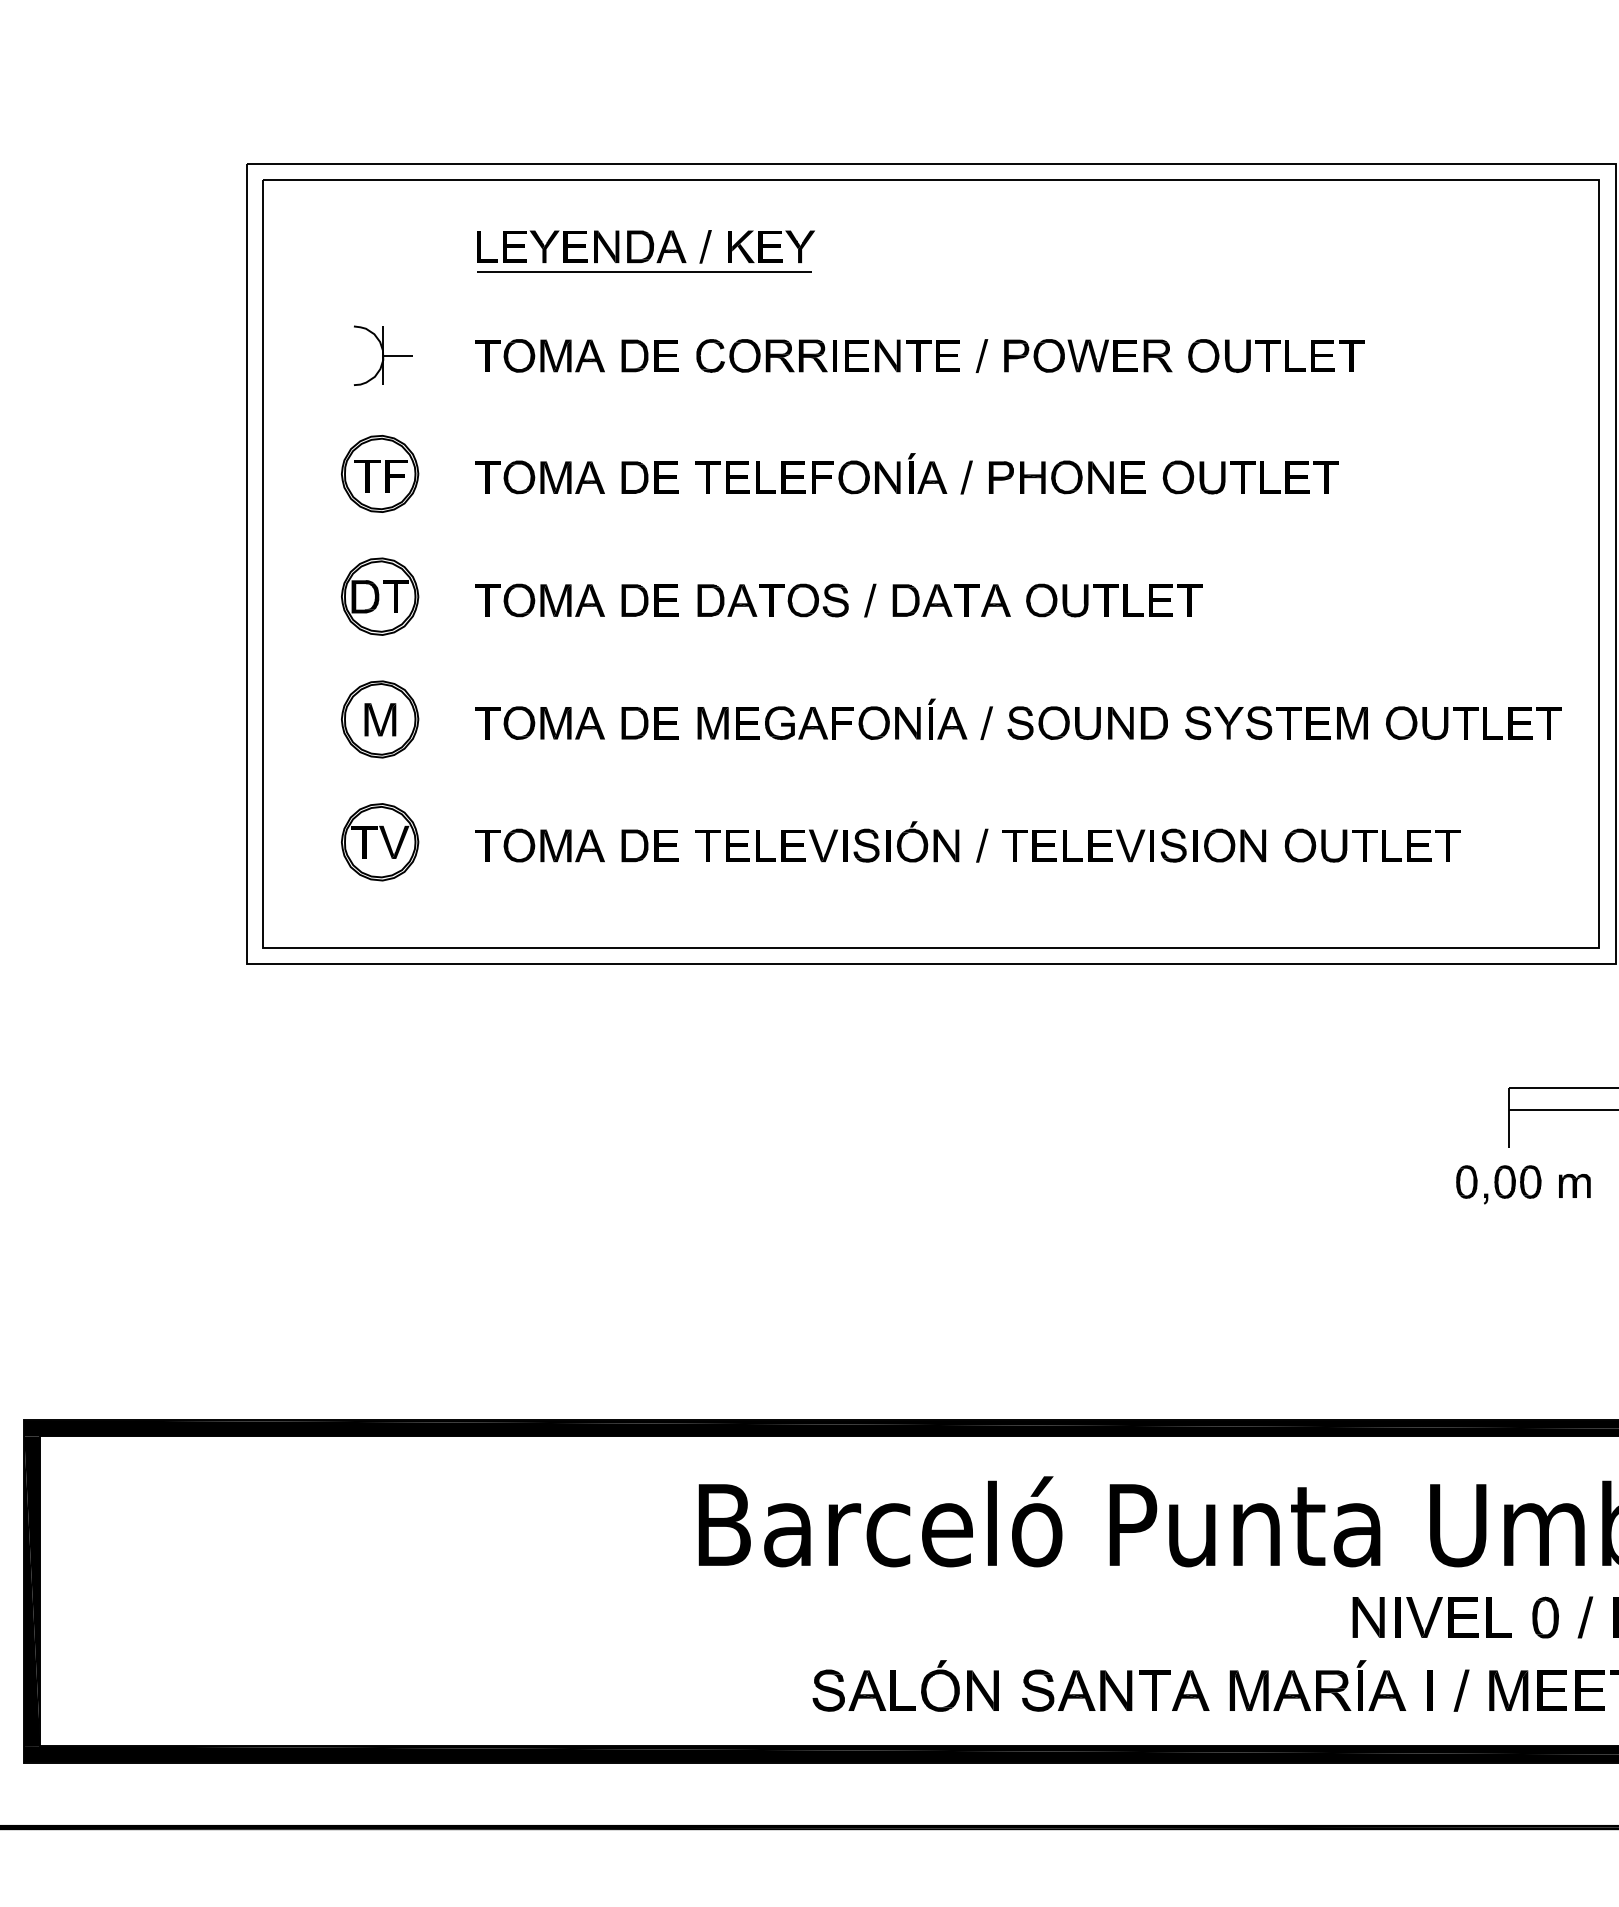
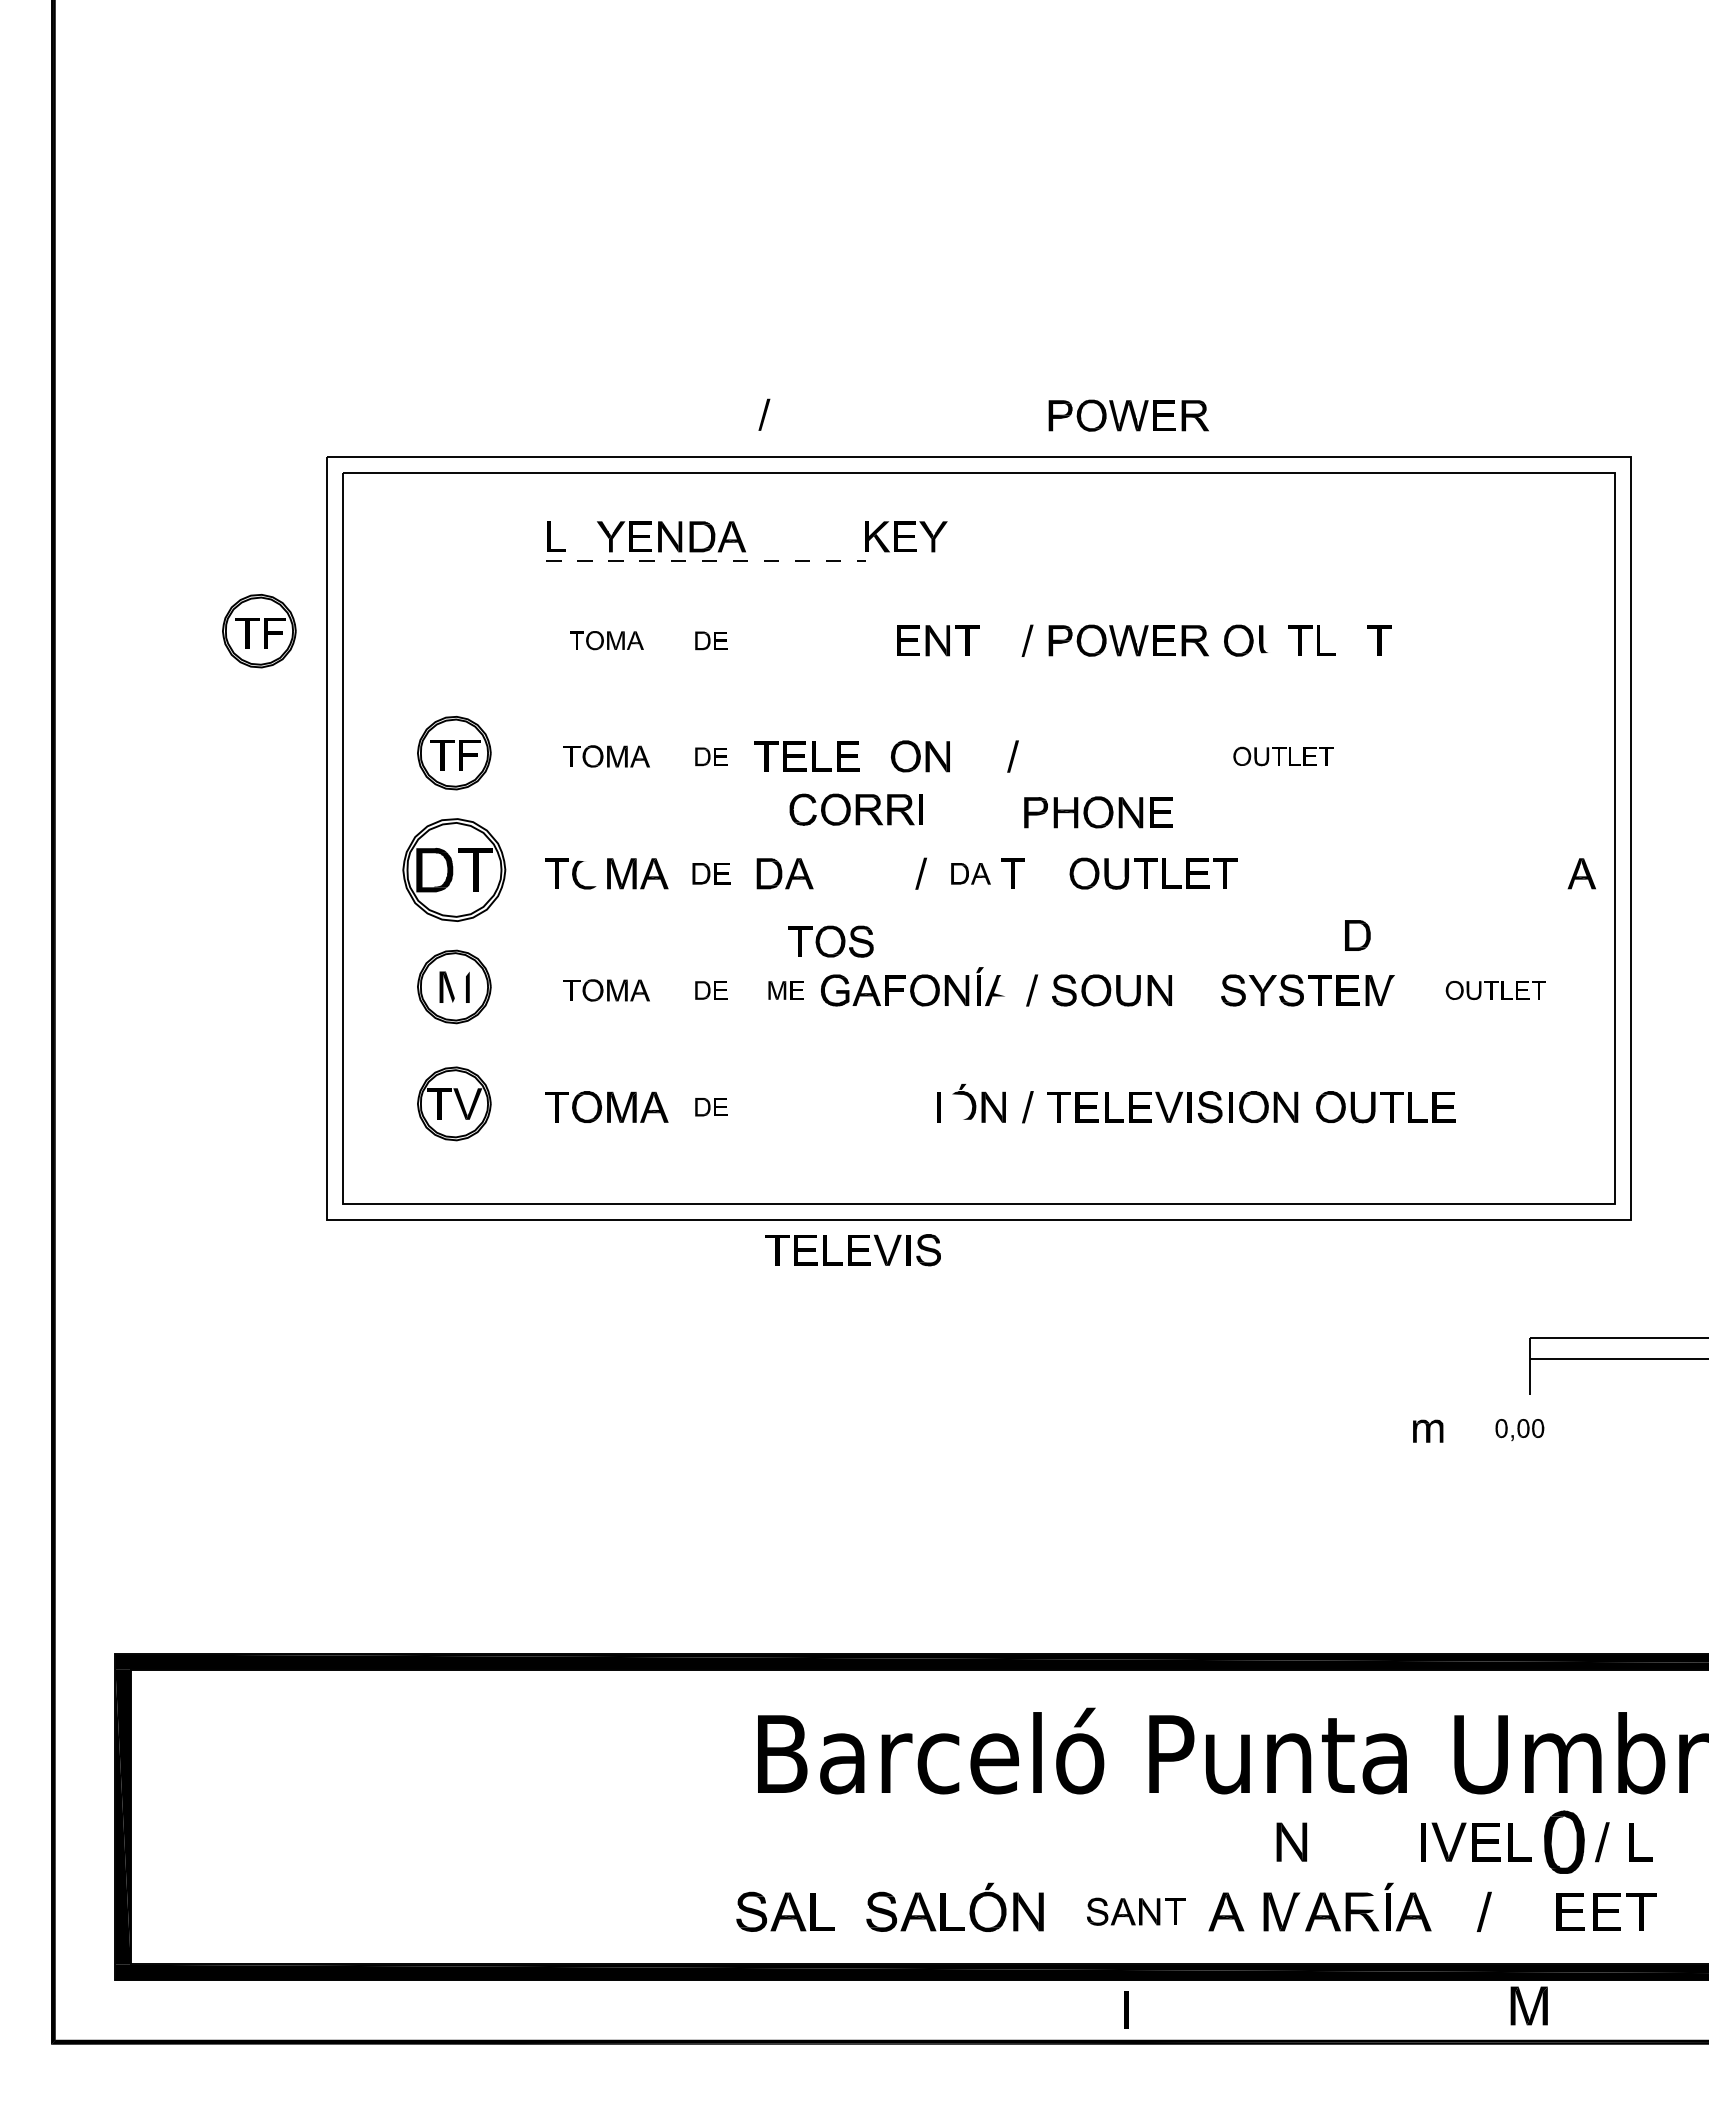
part: (1087, 119) -> (1128, 415), added
fill: (514, 246) -> (582, 536), removed
line: (705, 246) -> (764, 414), moved
part: (771, 246) -> (906, 536), moved
line: (644, 271) -> (706, 560), solid -> dashed
part: (175, 346) -> (259, 631), added
part: (382, 355) -> (456, 640), removed
part: (539, 355) -> (606, 640), size x0.6
part: (650, 355) -> (711, 640), size x0.6
part: (765, 355) -> (855, 809), moved
fill: (948, 355) -> (995, 640), removed
fill: (1323, 355) -> (1352, 640), removed
fill: (1239, 356) -> (1272, 641), removed
part: (927, 473) -> (975, 752), removed
part: (539, 477) -> (606, 756), size x0.7
part: (650, 477) -> (711, 756), size x0.6
fill: (822, 477) -> (875, 756), removed
part: (1066, 477) -> (1098, 812), moved
part: (1250, 477) -> (1283, 756), size x0.6
part: (380, 596) -> (454, 869), size x1.4
fill: (521, 598) -> (589, 871), removed
part: (650, 600) -> (711, 873), size x0.7
part: (803, 600) -> (830, 941), moved
part: (922, 600) -> (970, 873), size x0.7
part: (995, 600) -> (1581, 873), moved
fill: (386, 720) -> (460, 987), removed
part: (539, 723) -> (606, 990), size x0.7
part: (650, 723) -> (711, 990), size x0.6
part: (727, 723) -> (785, 990), size x0.6
fill: (956, 723) -> (1003, 990), removed
part: (1154, 723) -> (1357, 935), moved
fill: (1366, 723) -> (1393, 990), removed
part: (1473, 723) -> (1495, 990), size x0.6
part: (650, 844) -> (711, 1106), size x0.6
fill: (1448, 844) -> (1471, 1106), removed
part: (786, 846) -> (852, 1250), moved
fill: (909, 847) -> (958, 1108), removed
part: (1498, 1184) -> (1519, 1429), size x0.6
part: (1575, 1185) -> (1428, 1430), moved
part: (1368, 1616) -> (1291, 1841), moved
part: (1545, 1617) -> (1564, 1842), size x1.6
fill: (1334, 1680) -> (1363, 1902), removed
part: (727, 1690) -> (785, 1911), added
part: (1095, 1690) -> (1135, 1911), size x0.7
fill: (1265, 1690) -> (1297, 1911), removed
line: (1430, 1690) -> (1126, 2009), moved
part: (1507, 1690) -> (1528, 2005), moved

